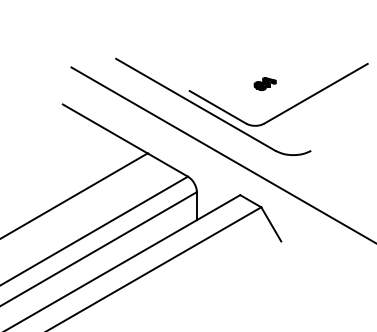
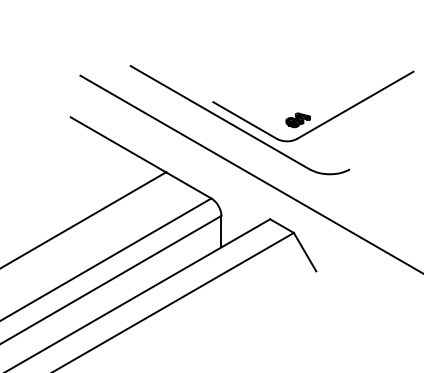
part: (264, 84) -> (297, 120), moved

